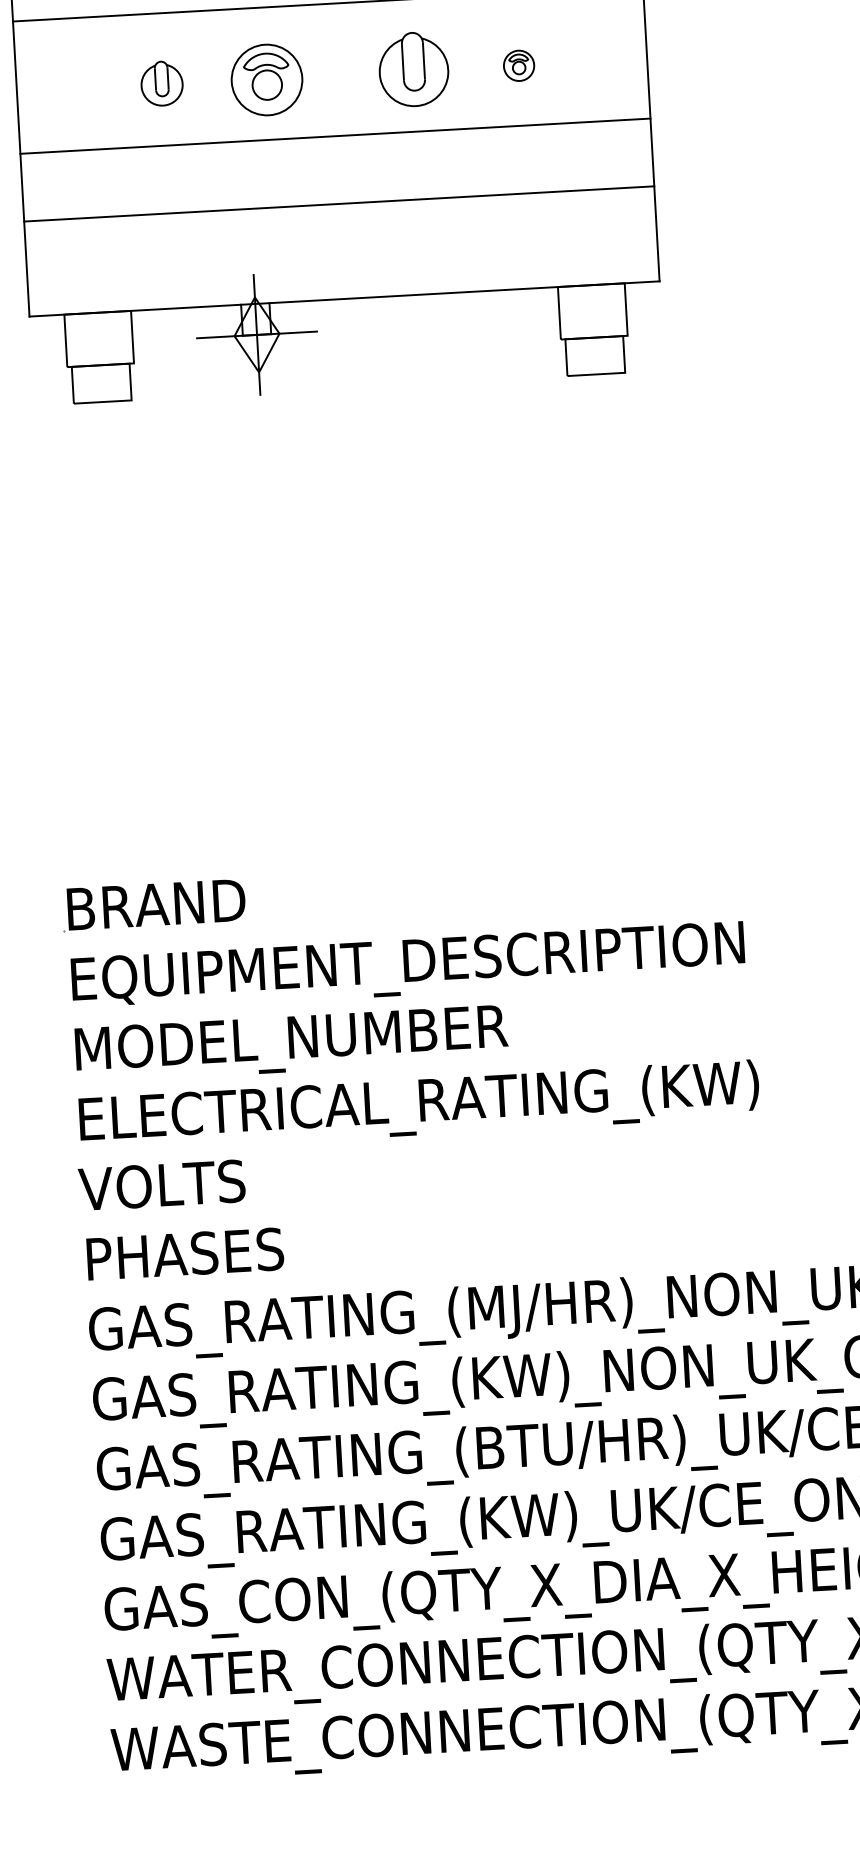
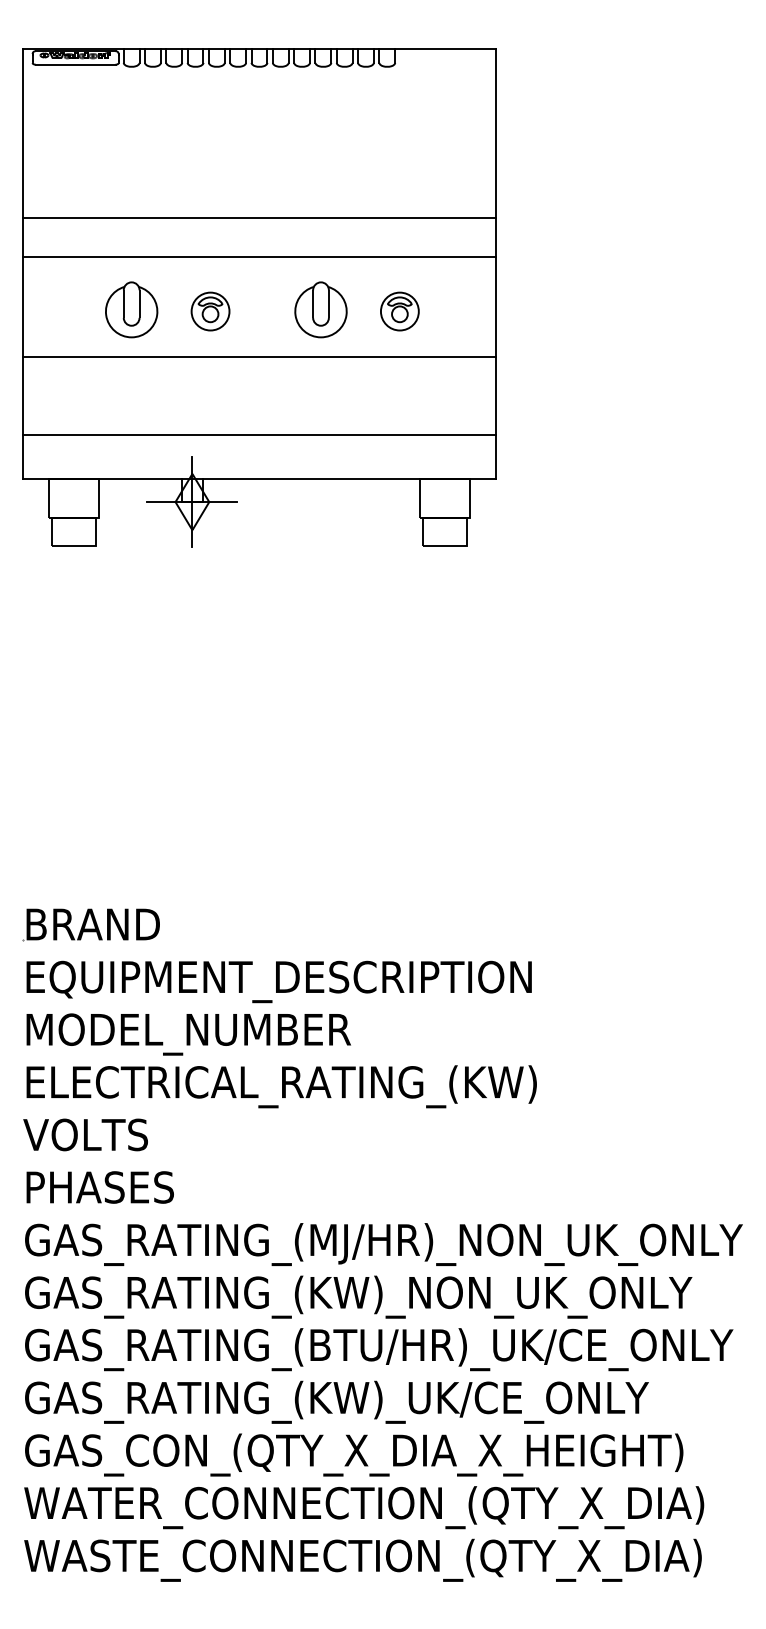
part: (518, 65) -> (399, 311), size x1.67
part: (266, 79) -> (210, 311), size x0.71
part: (161, 83) -> (131, 309), size x1.67
line: (339, 204) -> (259, 435), moved

